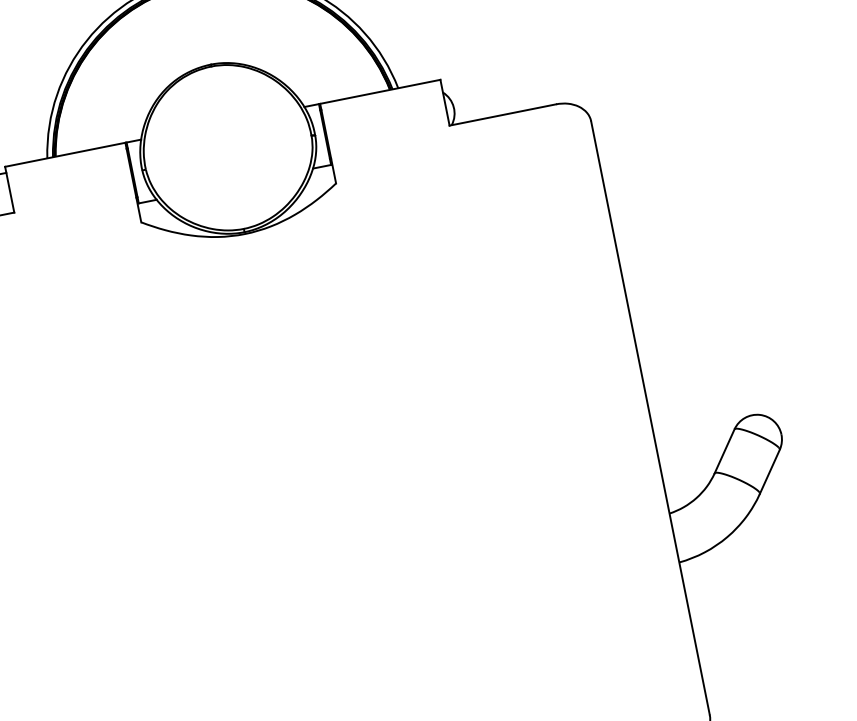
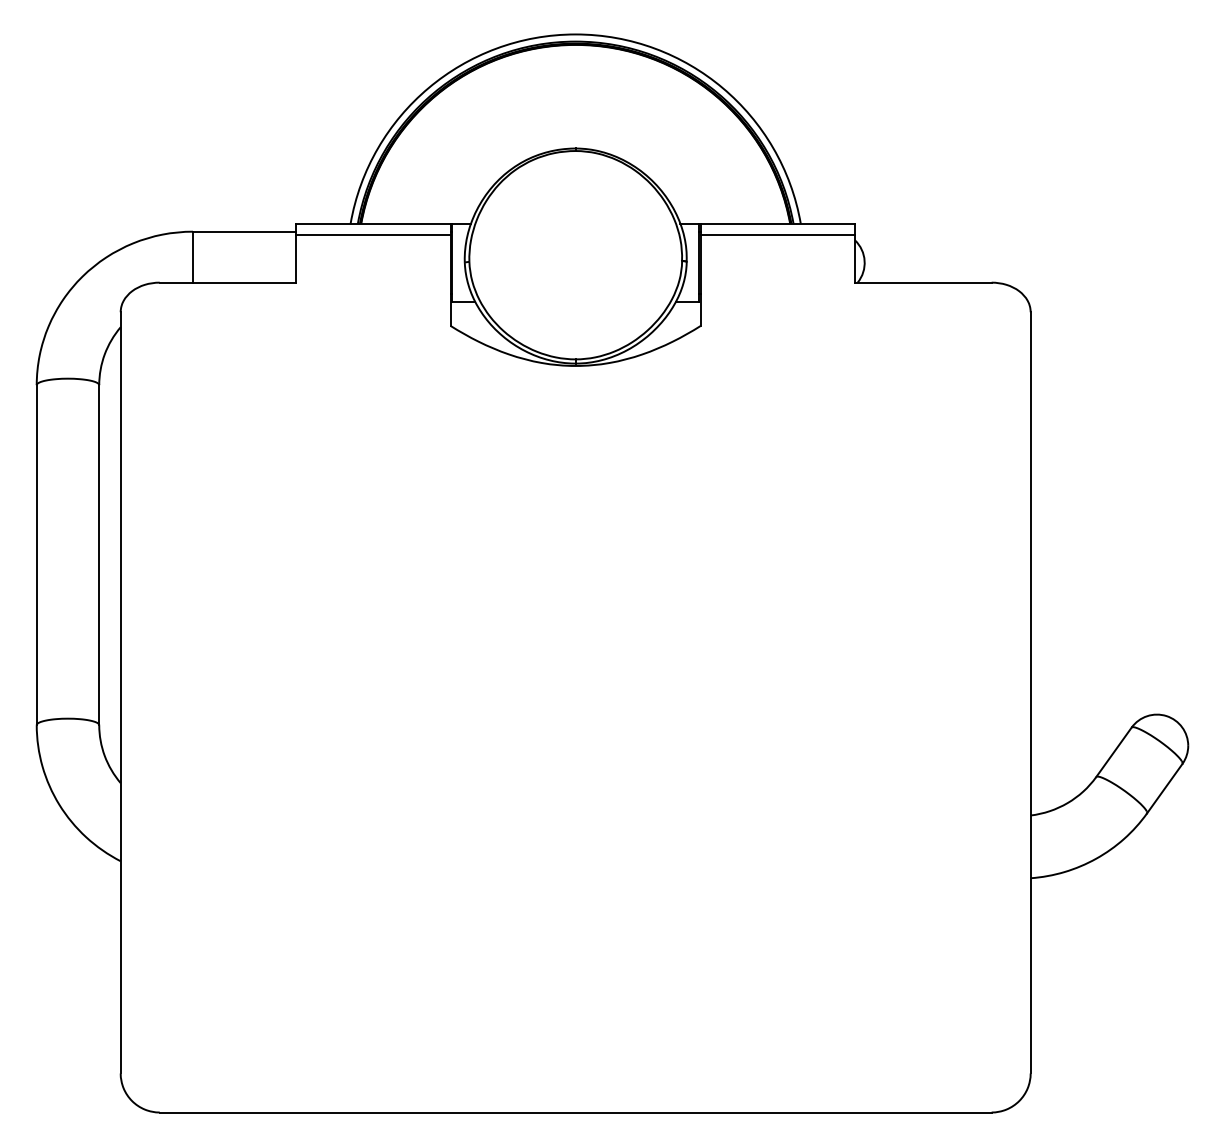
line: (381, 100) -> (777, 235), added
line: (67, 163) -> (373, 235), added

